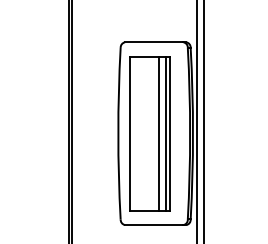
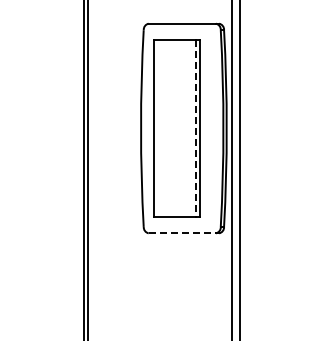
line: (158, 133) -> (187, 128), removed
line: (165, 133) -> (195, 128), solid -> dashed
line: (154, 225) -> (182, 233), solid -> dashed

